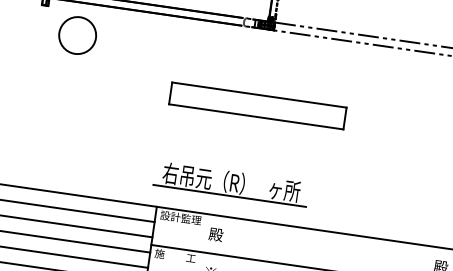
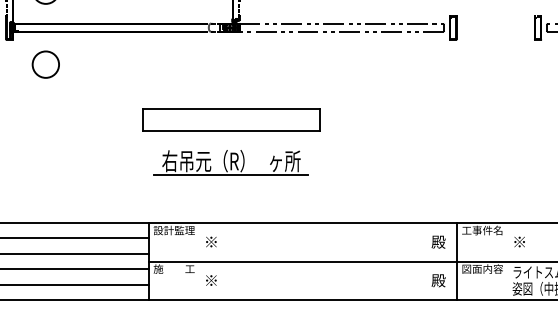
circle: (77, 35) -> (45, 64), size x0.71
part: (257, 105) -> (231, 119), moved
part: (230, 183) -> (230, 162), moved
text: (216, 234) -> (211, 241), 殿 -> ※

